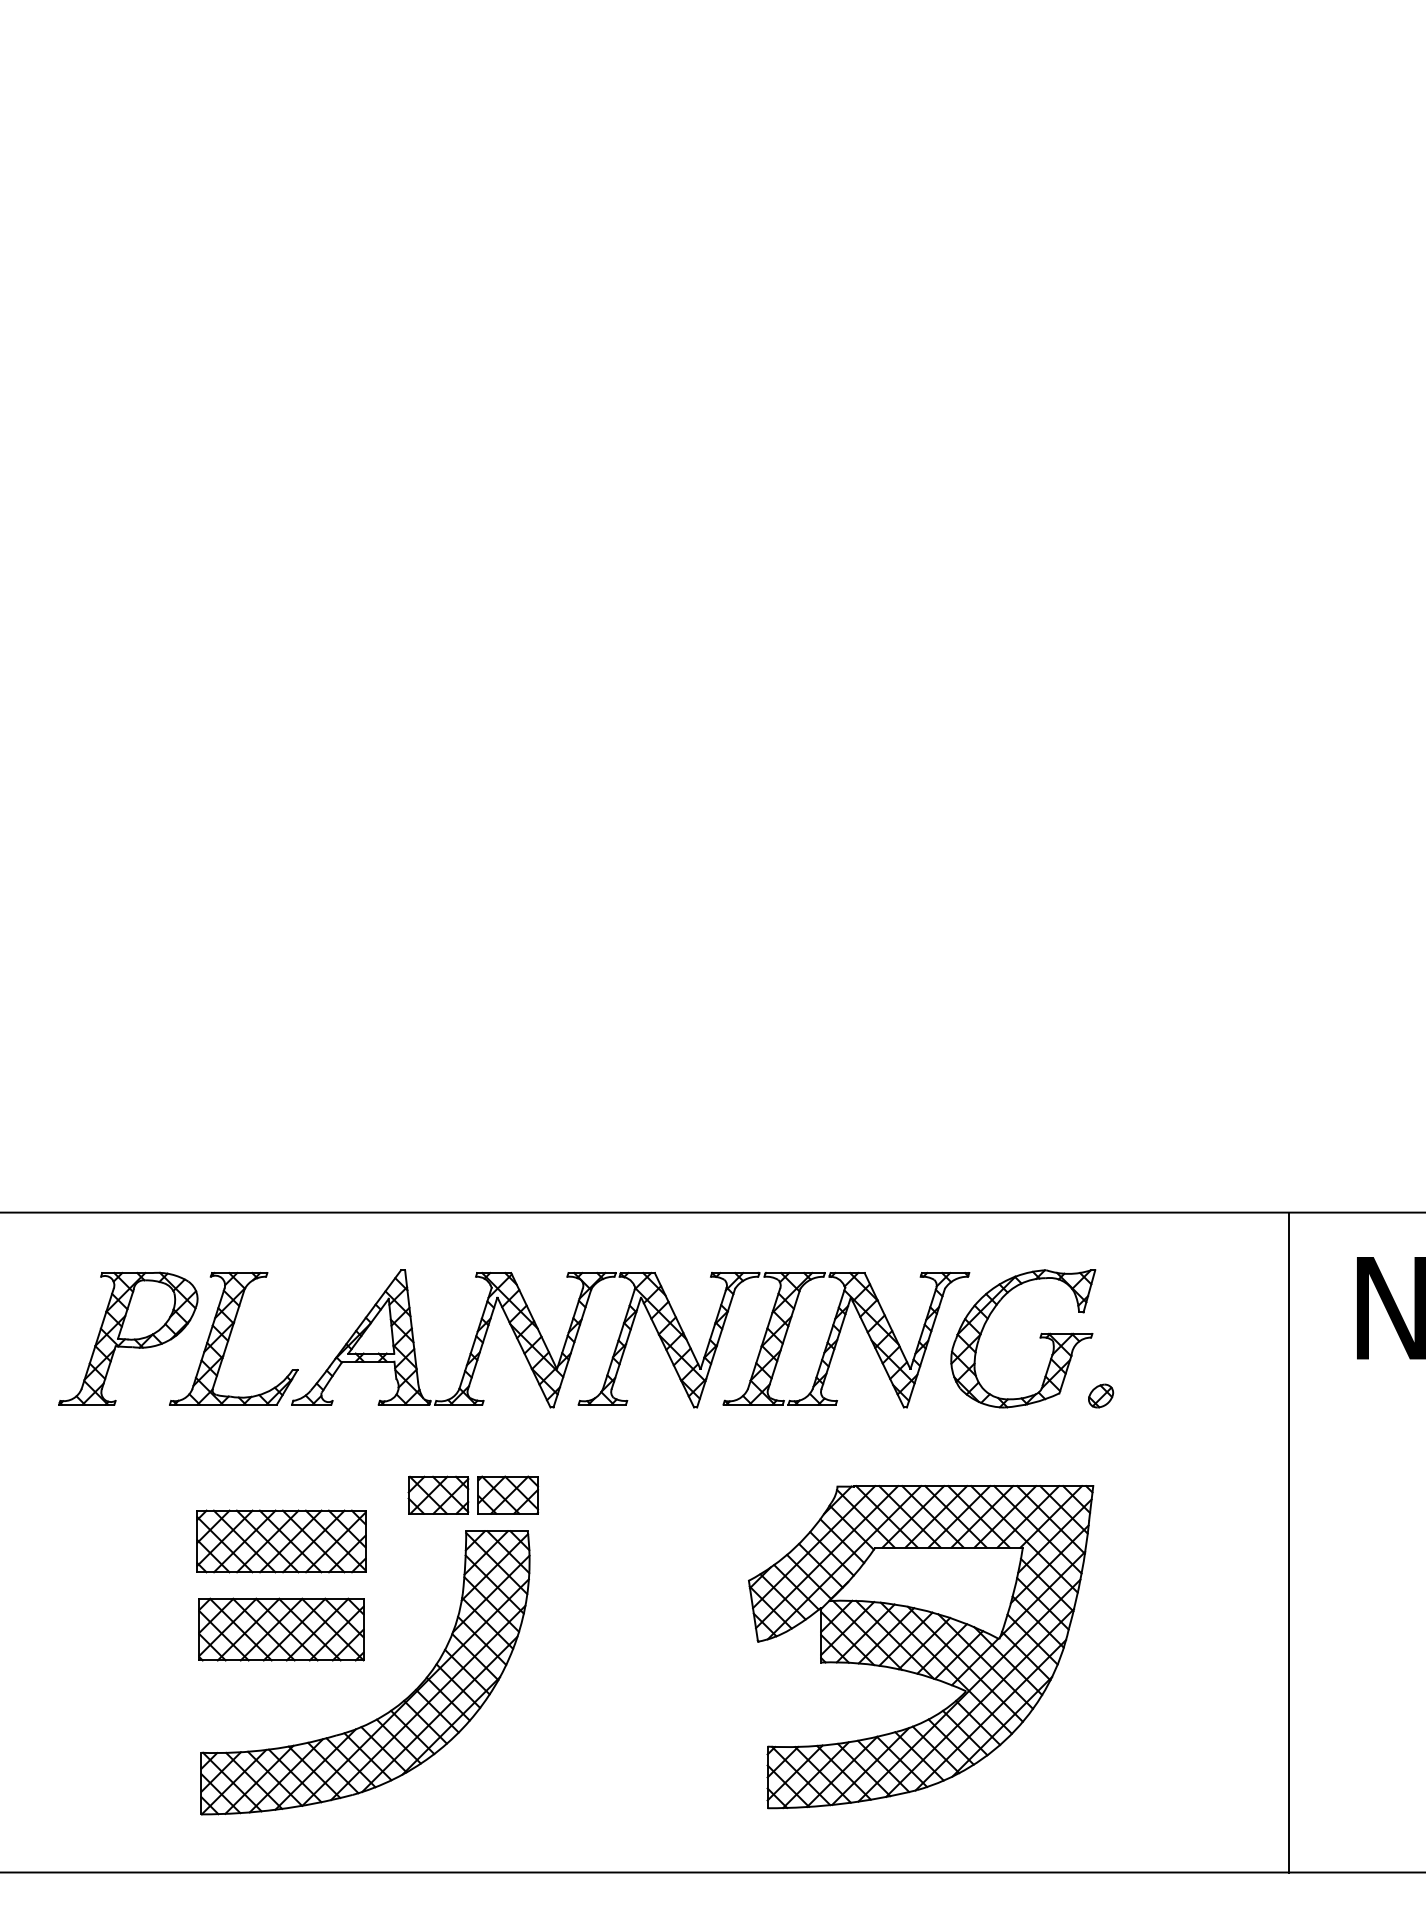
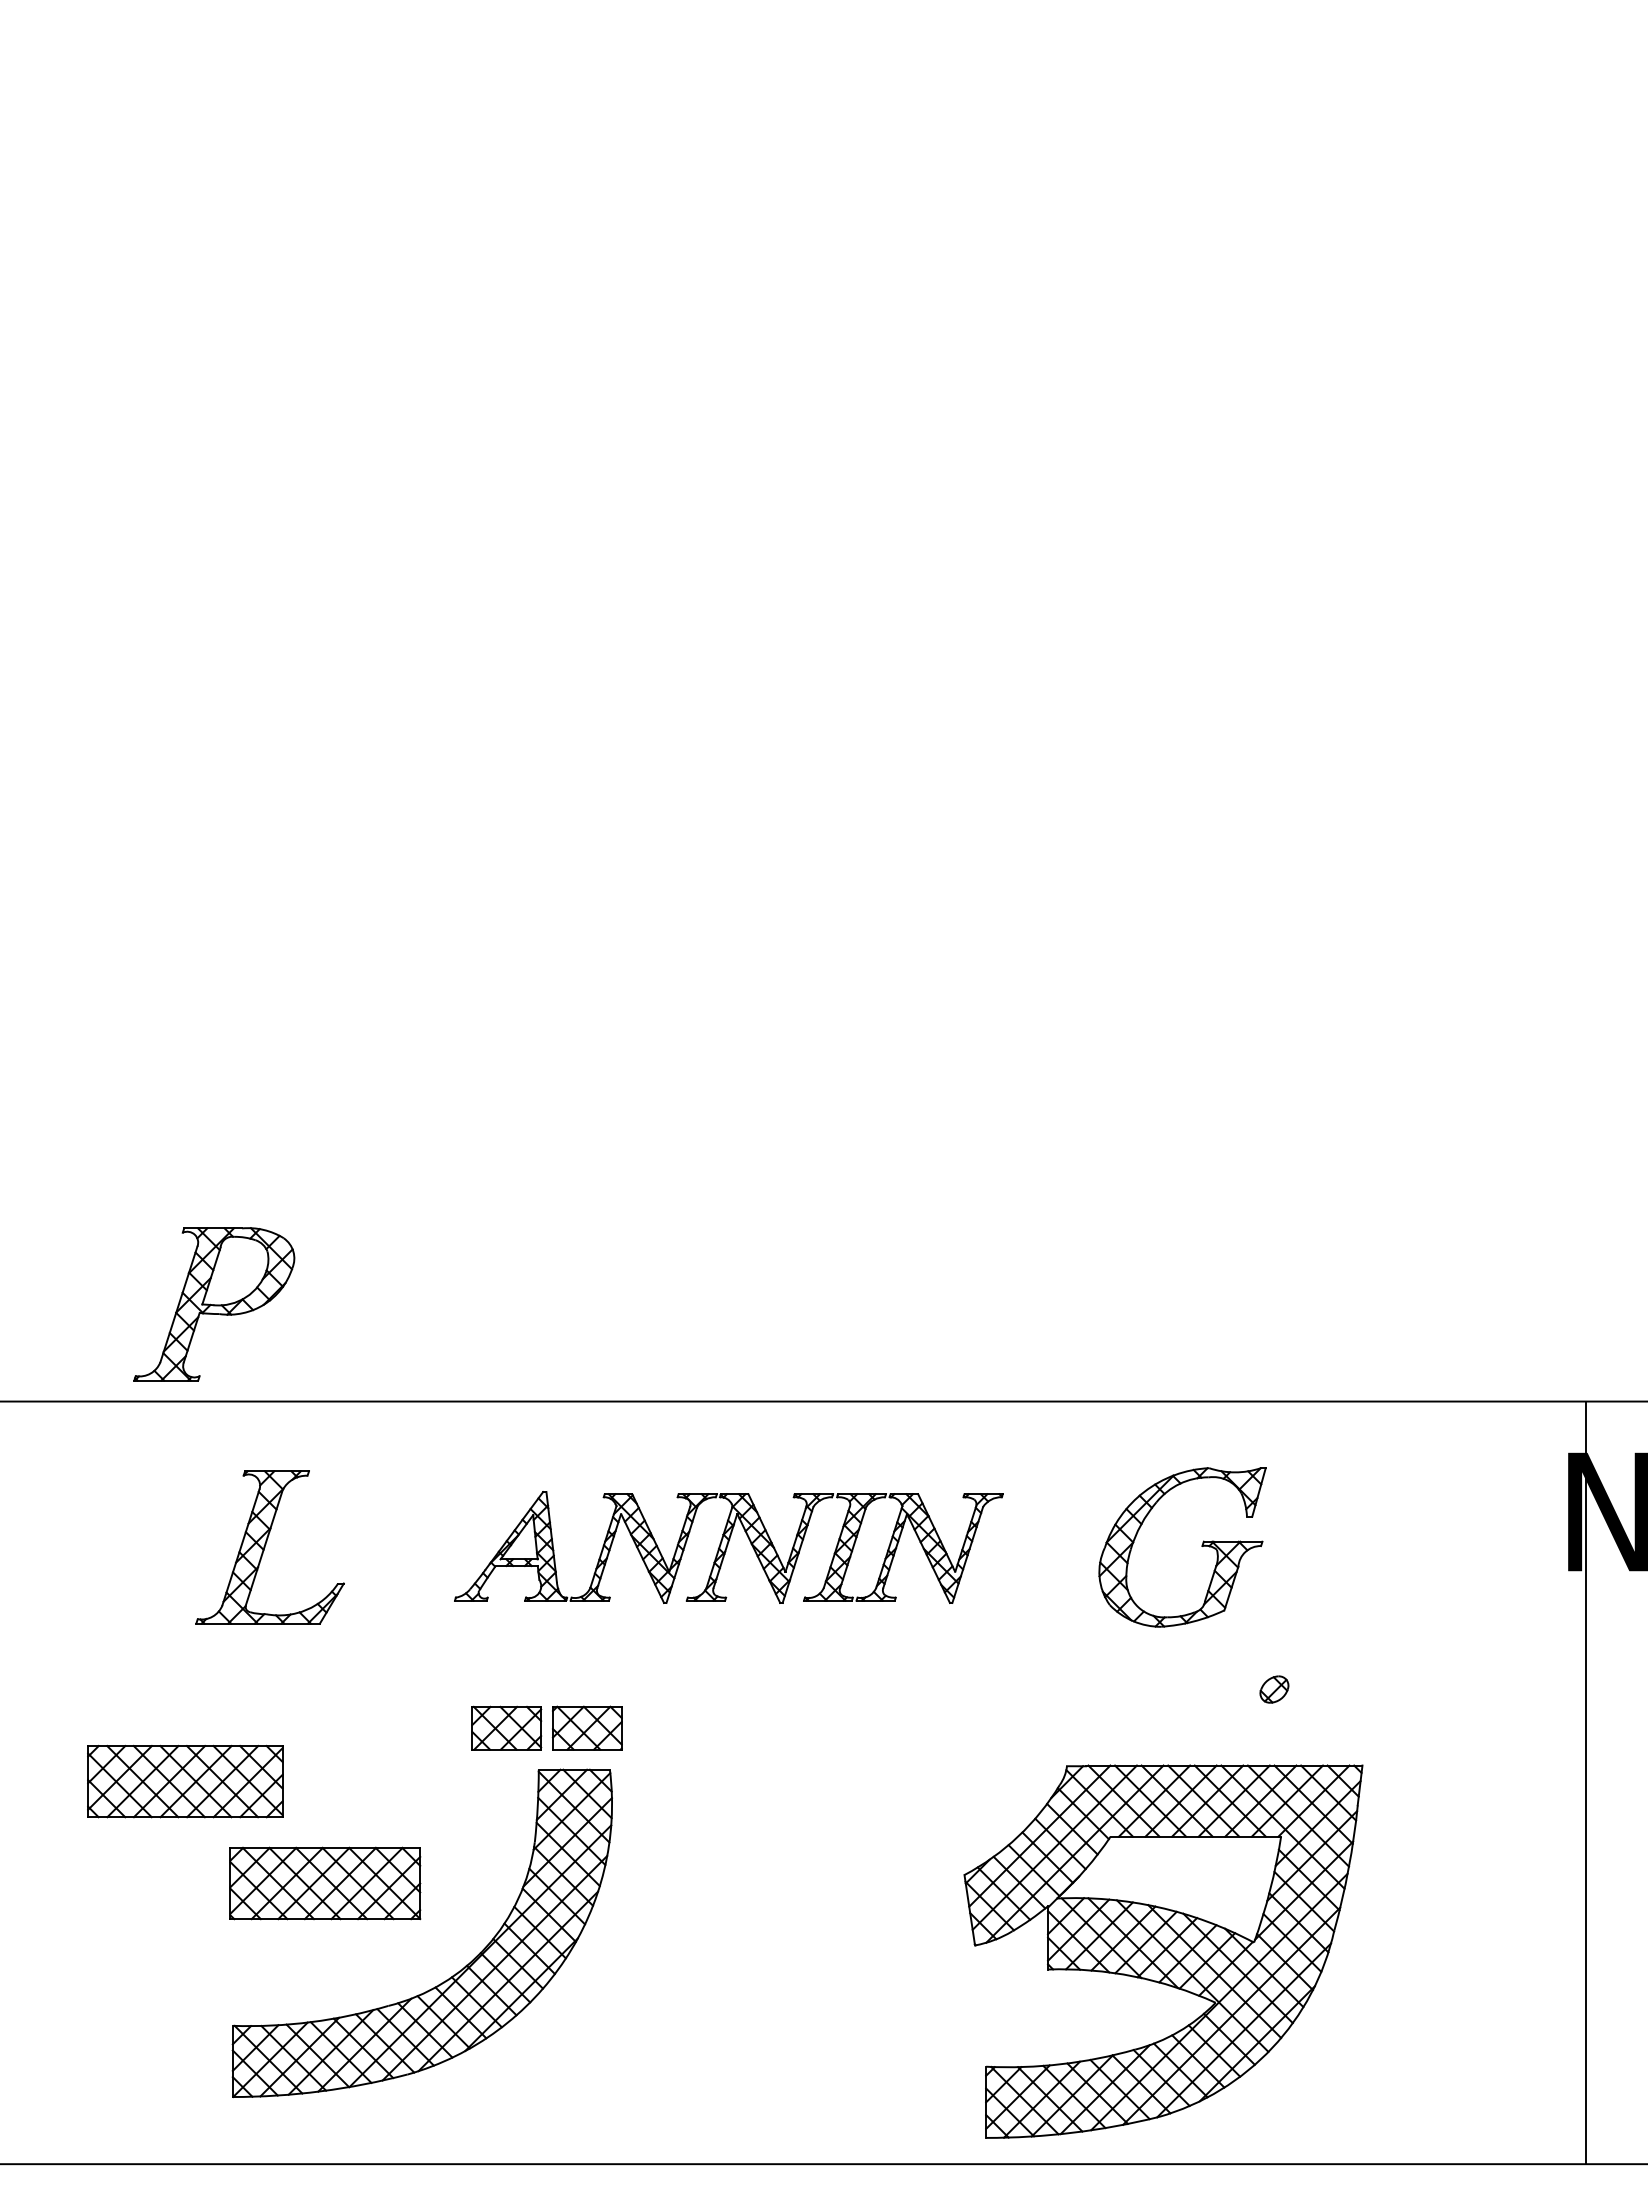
part: (128, 1338) -> (214, 1304), moved
part: (630, 1338) -> (728, 1547), size x0.7
part: (1101, 1396) -> (1274, 1689), moved
part: (281, 1541) -> (185, 1781), moved
line: (1288, 1542) -> (1585, 1782), moved
part: (921, 1646) -> (1163, 1951), moved

